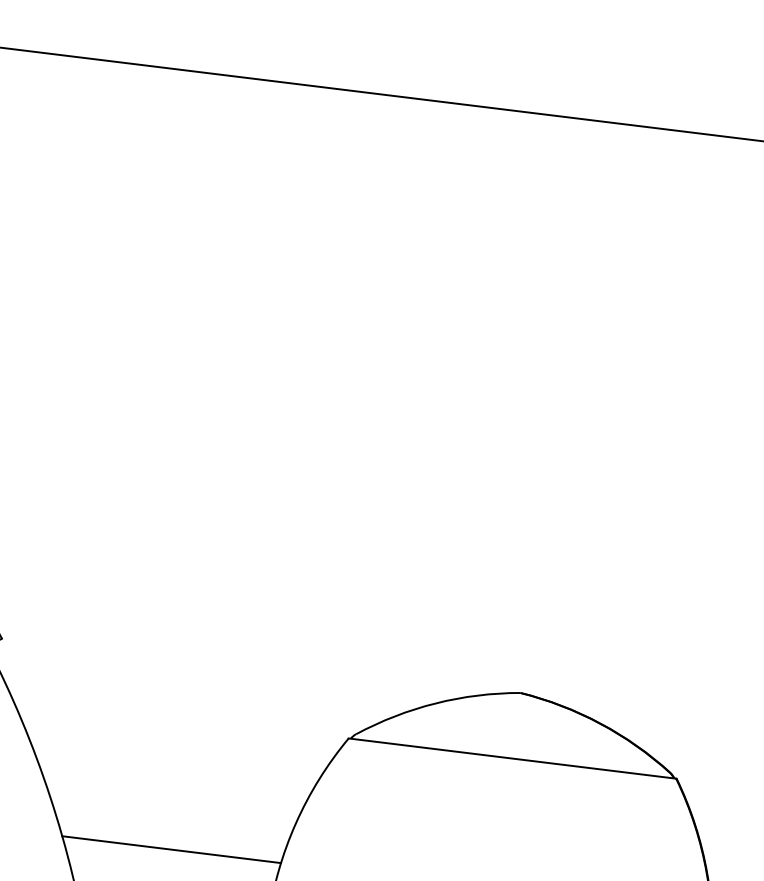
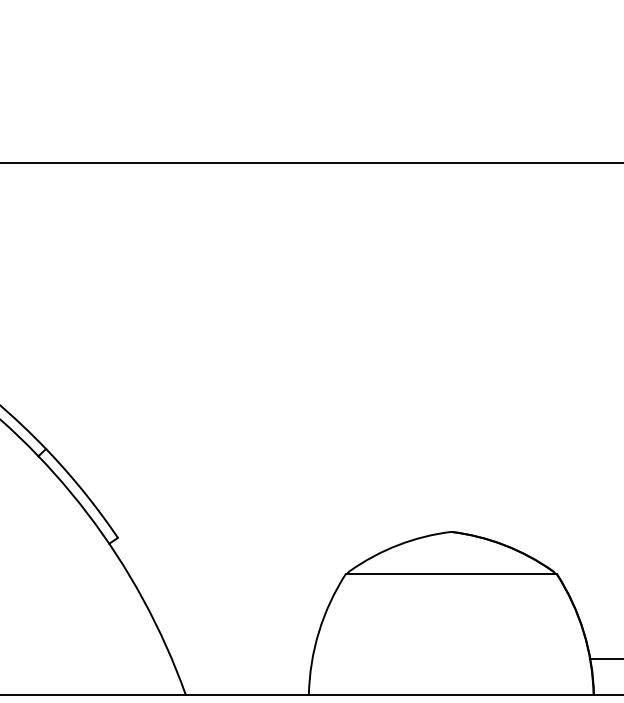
line: (170, 849) -> (241, 658), removed

